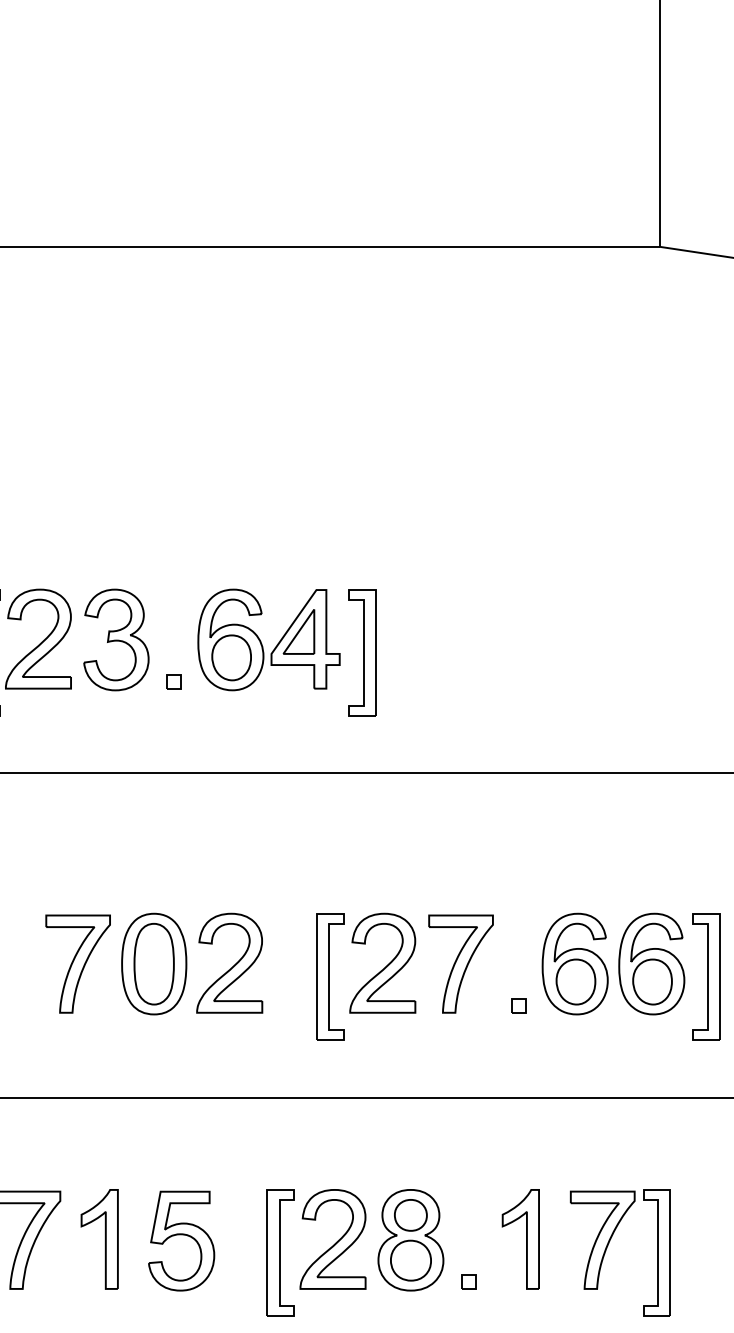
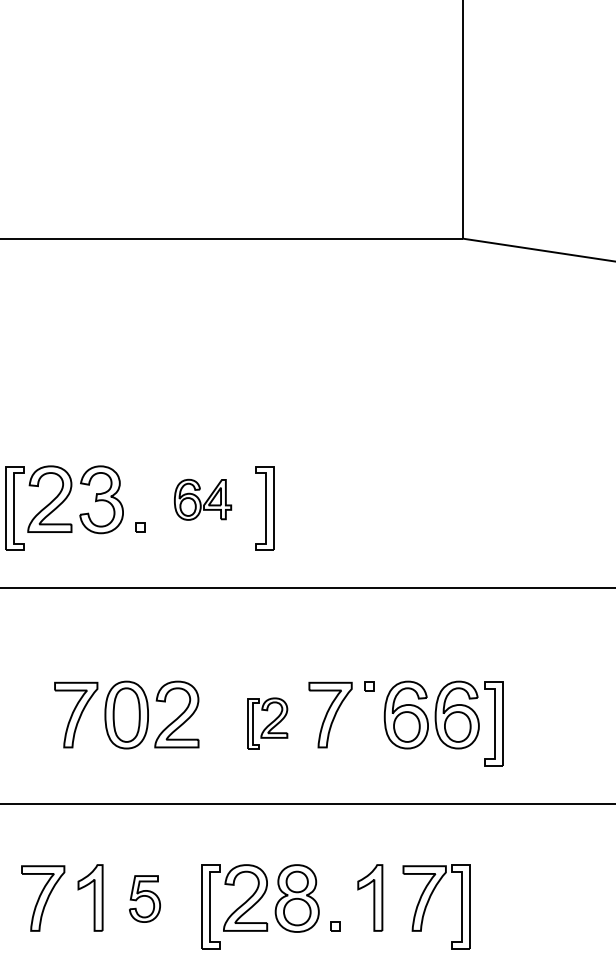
part: (268, 639) -> (202, 499), size x0.6
part: (366, 976) -> (267, 723), size x0.6
part: (518, 1005) -> (369, 686), moved
part: (180, 1240) -> (144, 898), size x0.7

